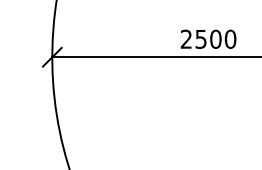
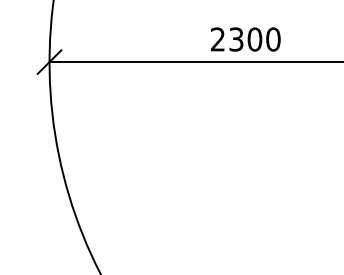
text: (201, 38) -> (236, 38), 2500 -> 2300

